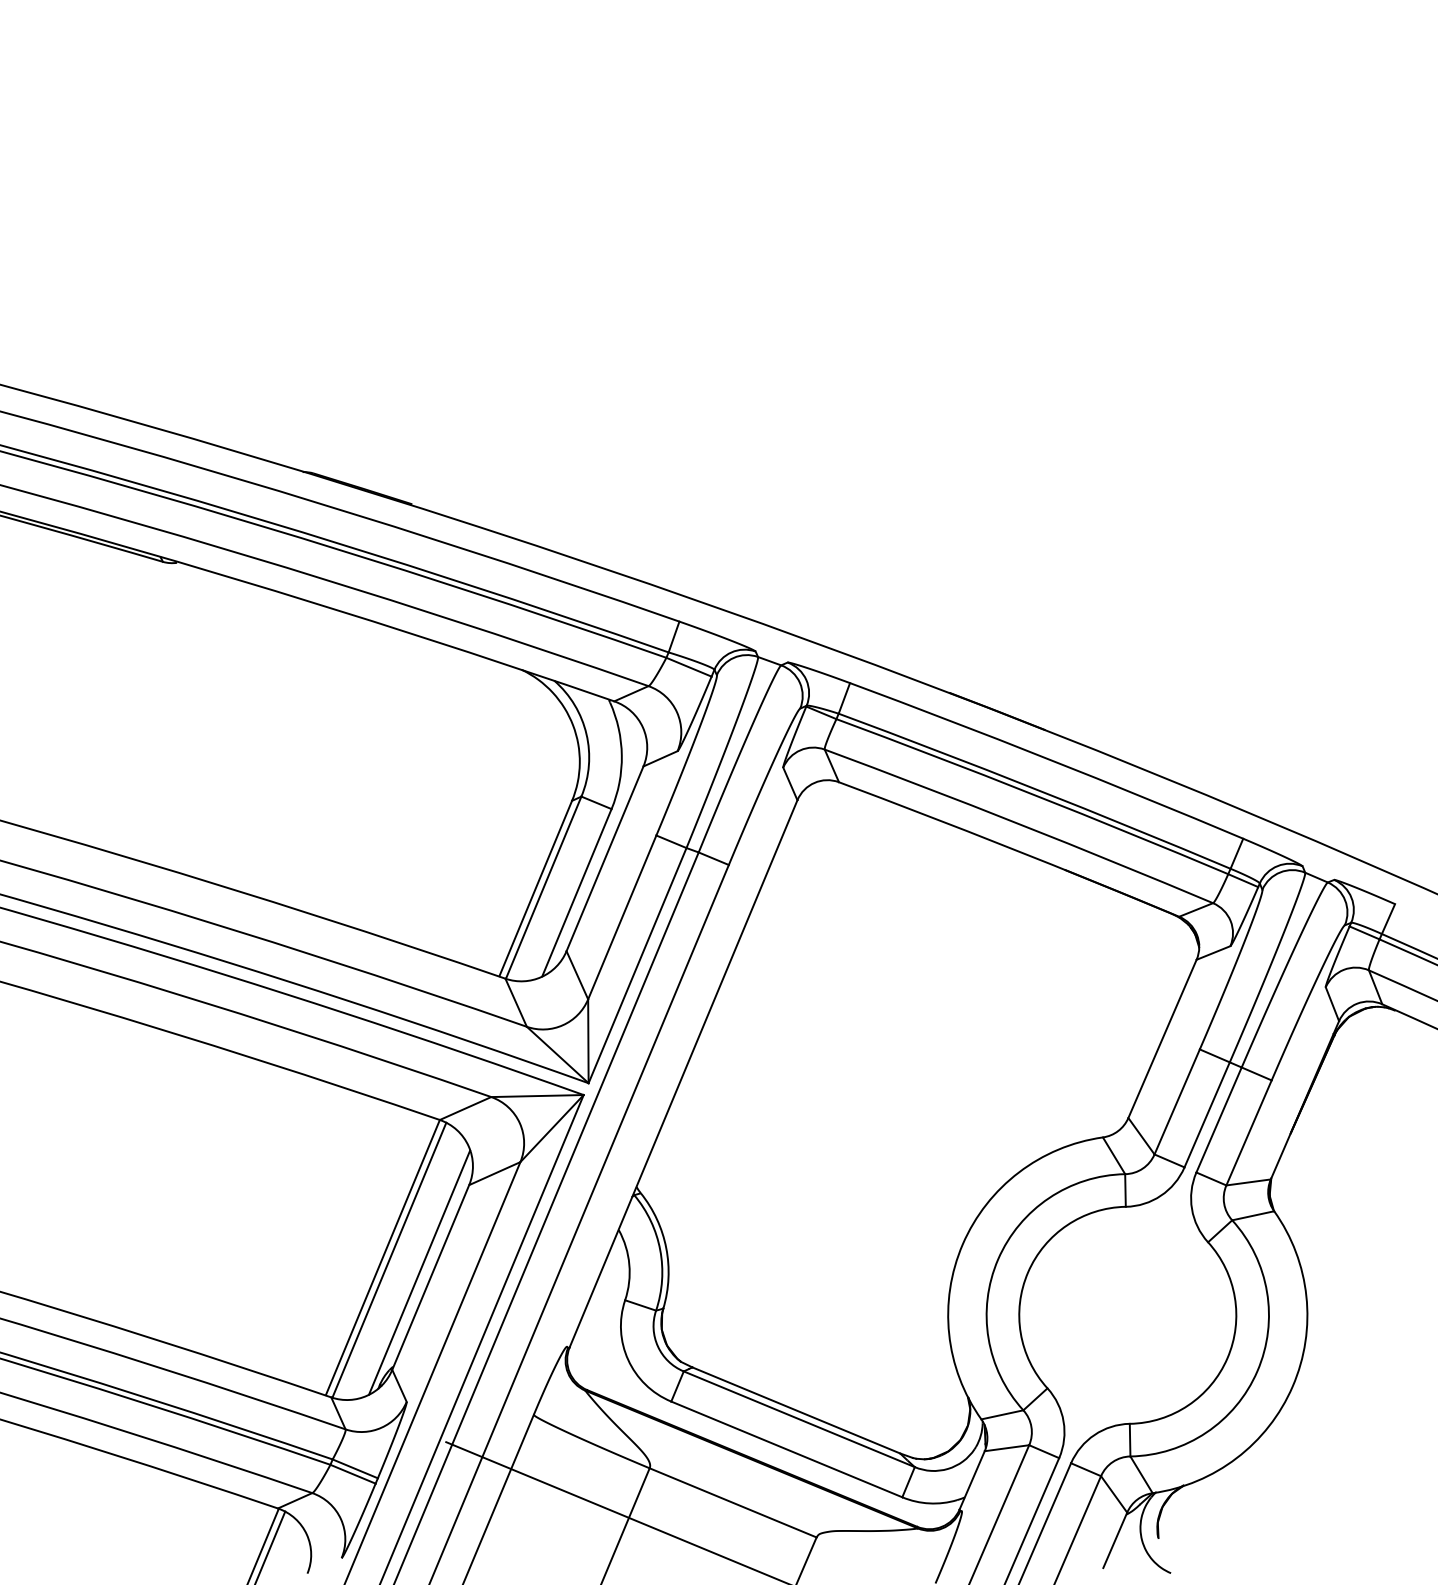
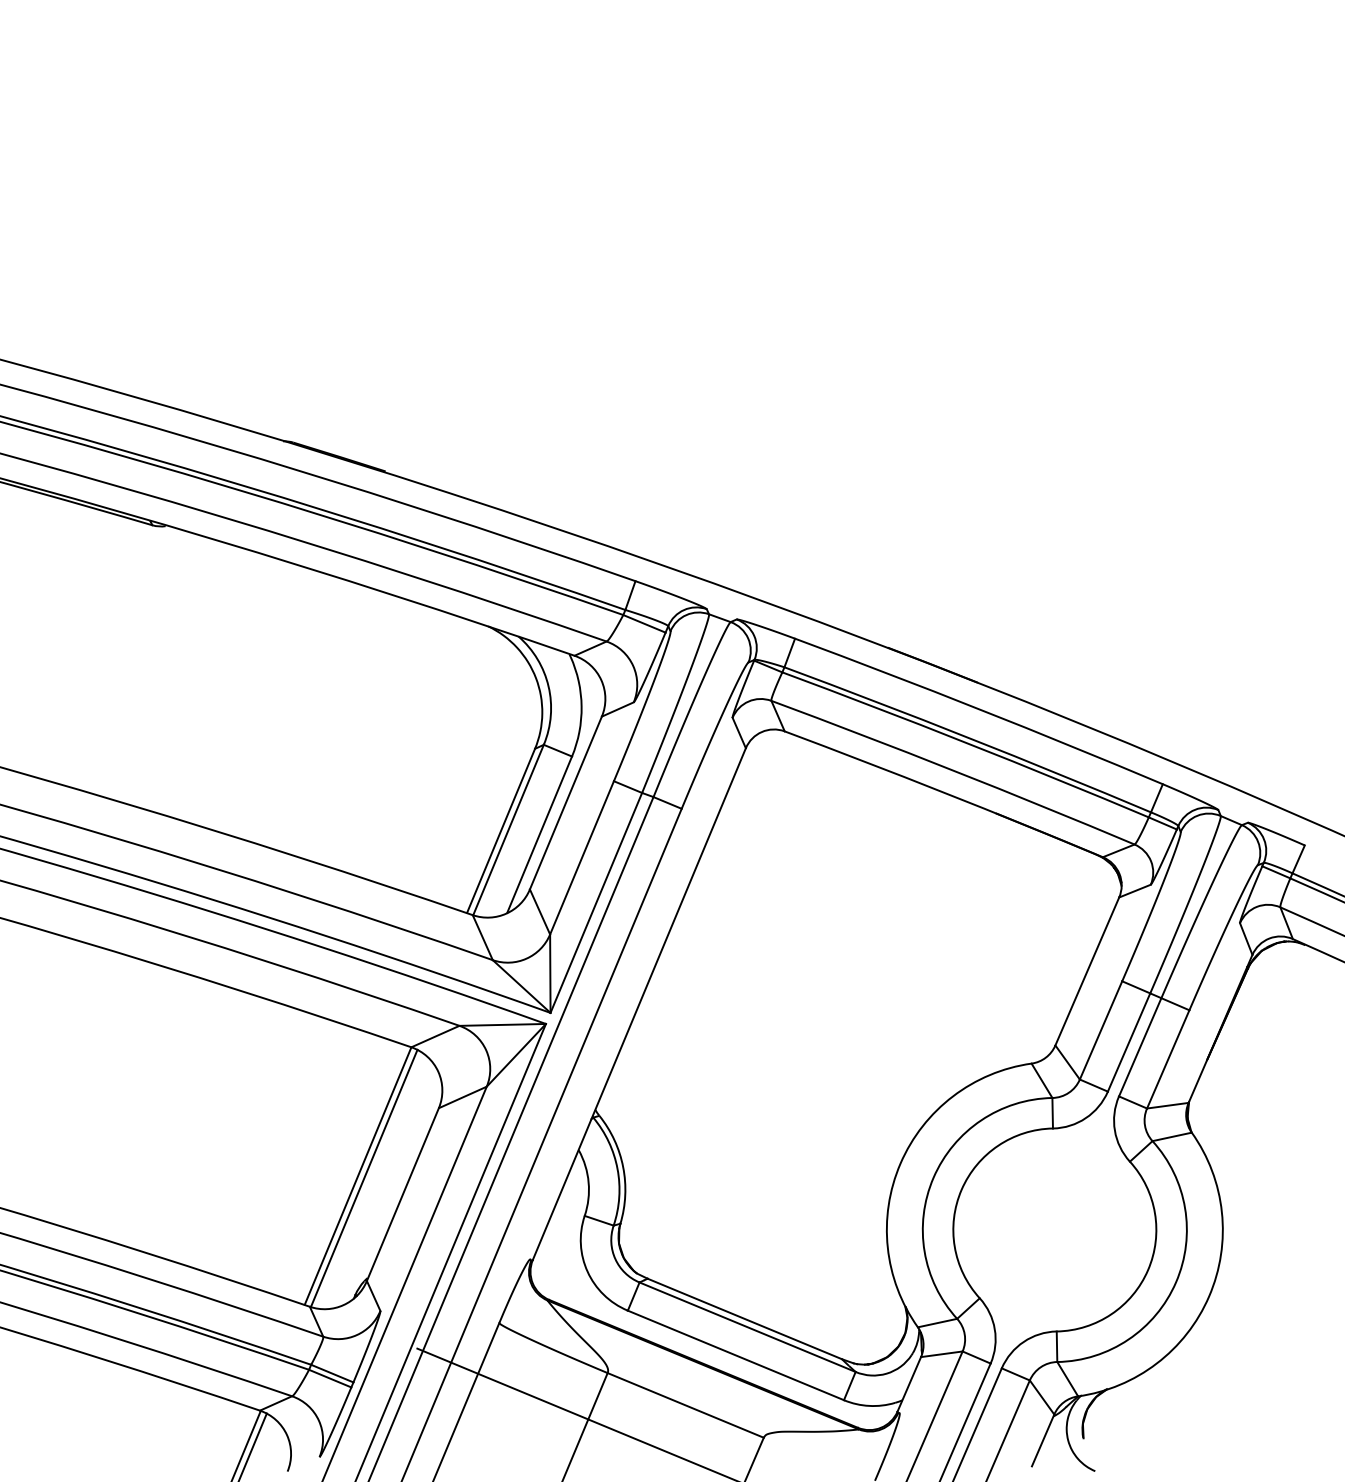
line: (419, 1272) -> (392, 1189), removed

